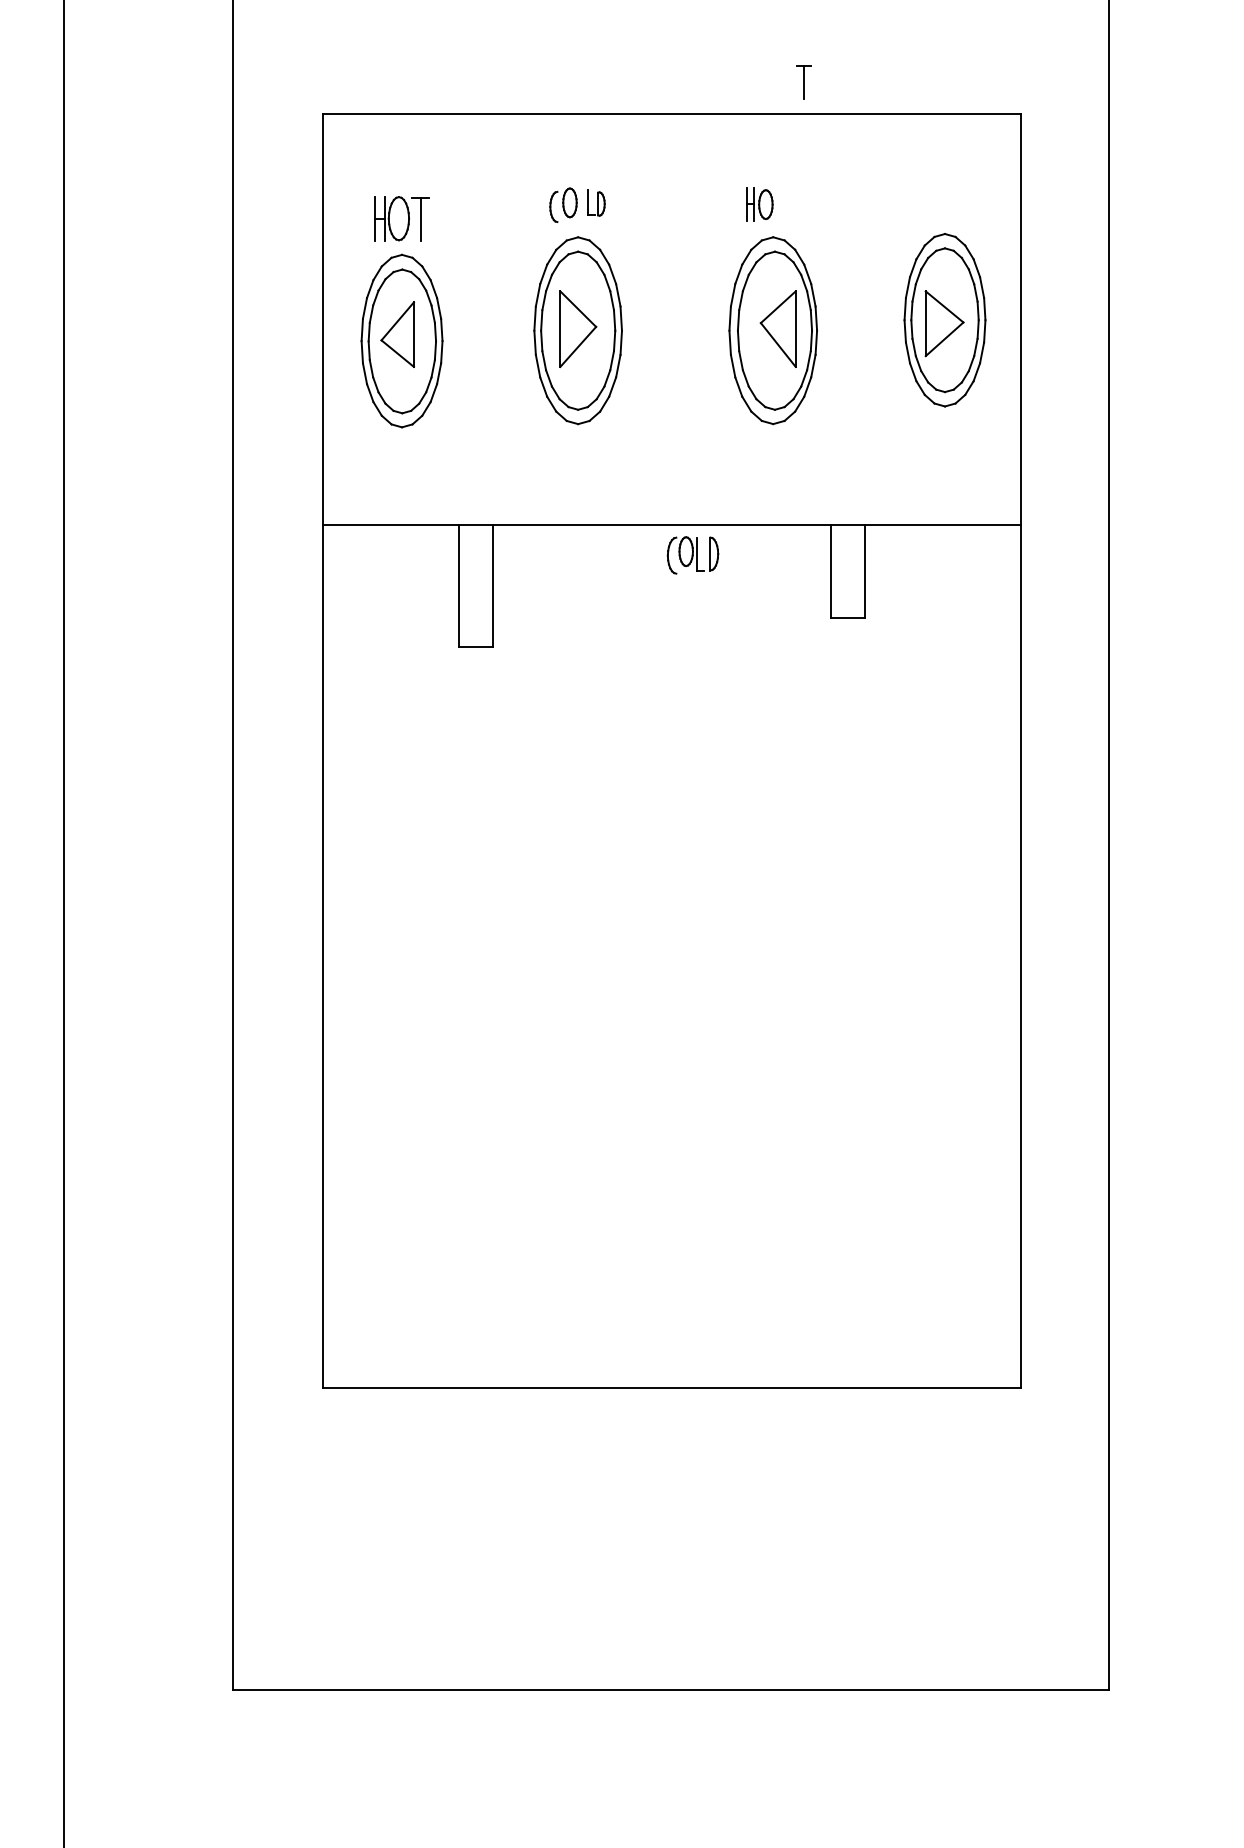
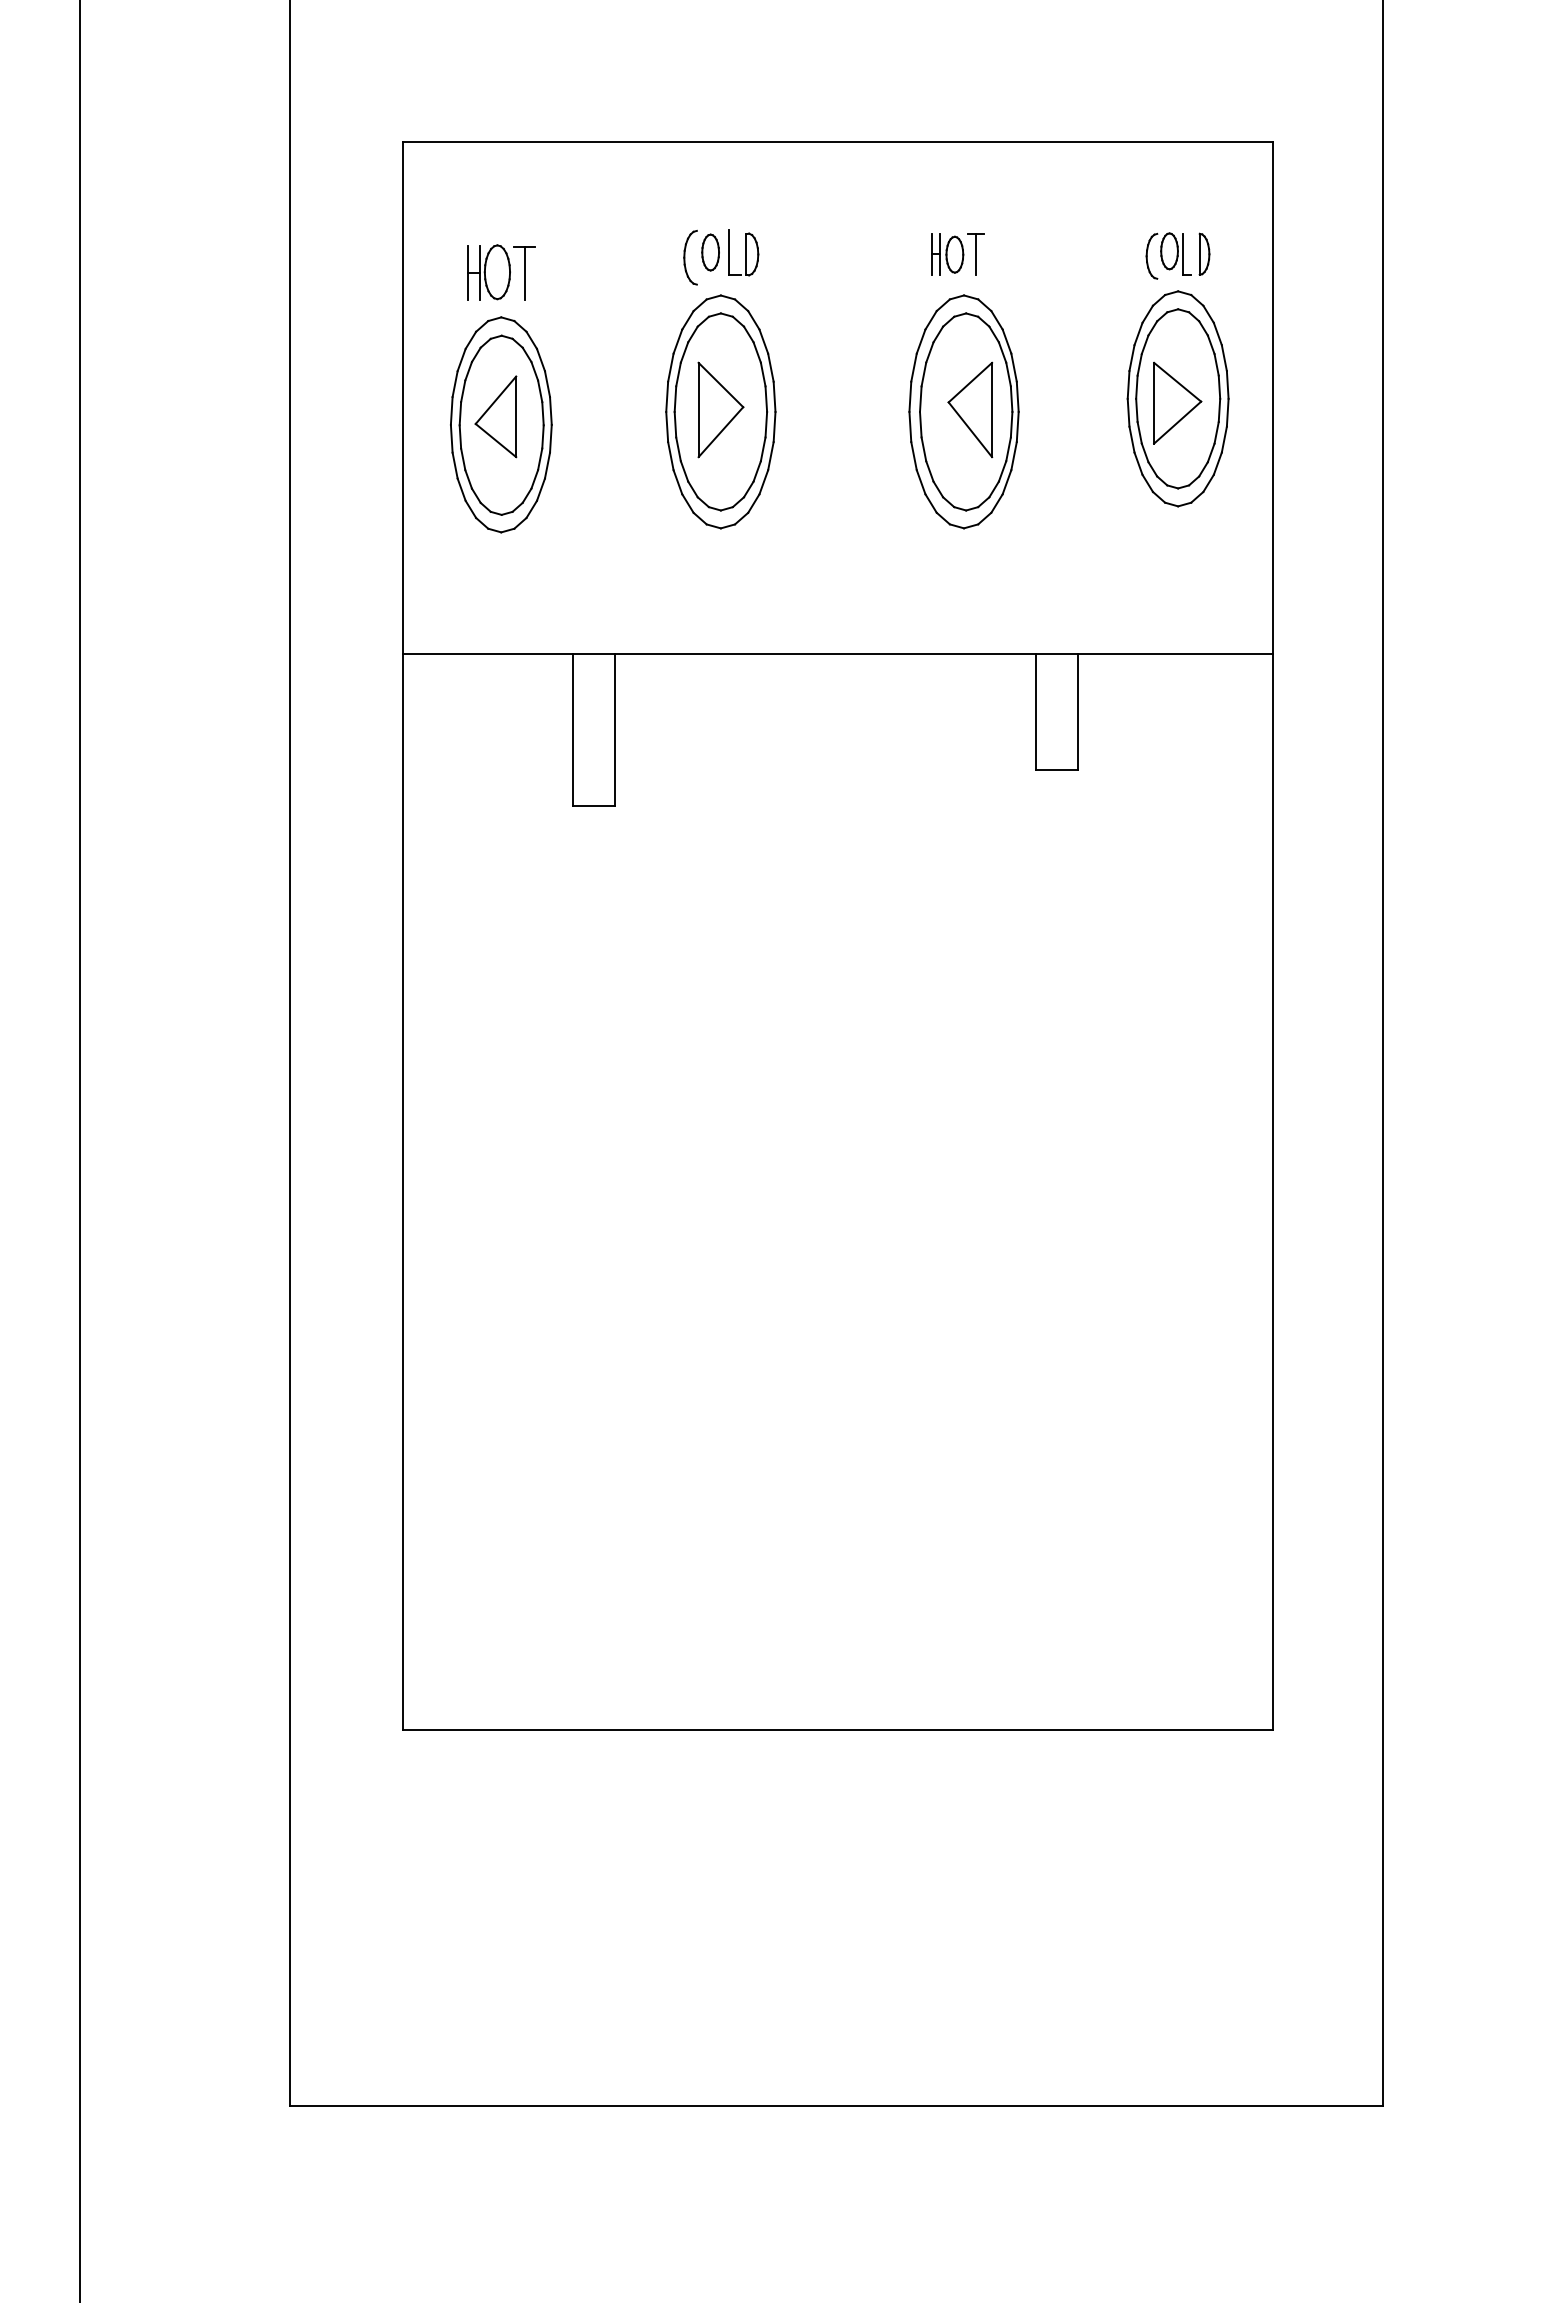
part: (803, 82) -> (975, 254), moved
part: (596, 202) -> (743, 252), size x1.43
part: (553, 206) -> (690, 257), size x1.43
part: (692, 554) -> (1177, 255), moved

